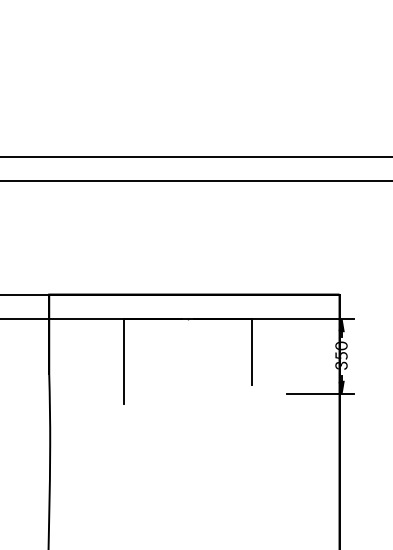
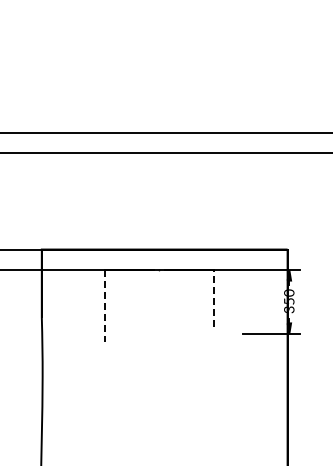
line: (252, 351) -> (213, 297), solid -> dashed
line: (123, 361) -> (104, 306), solid -> dashed

